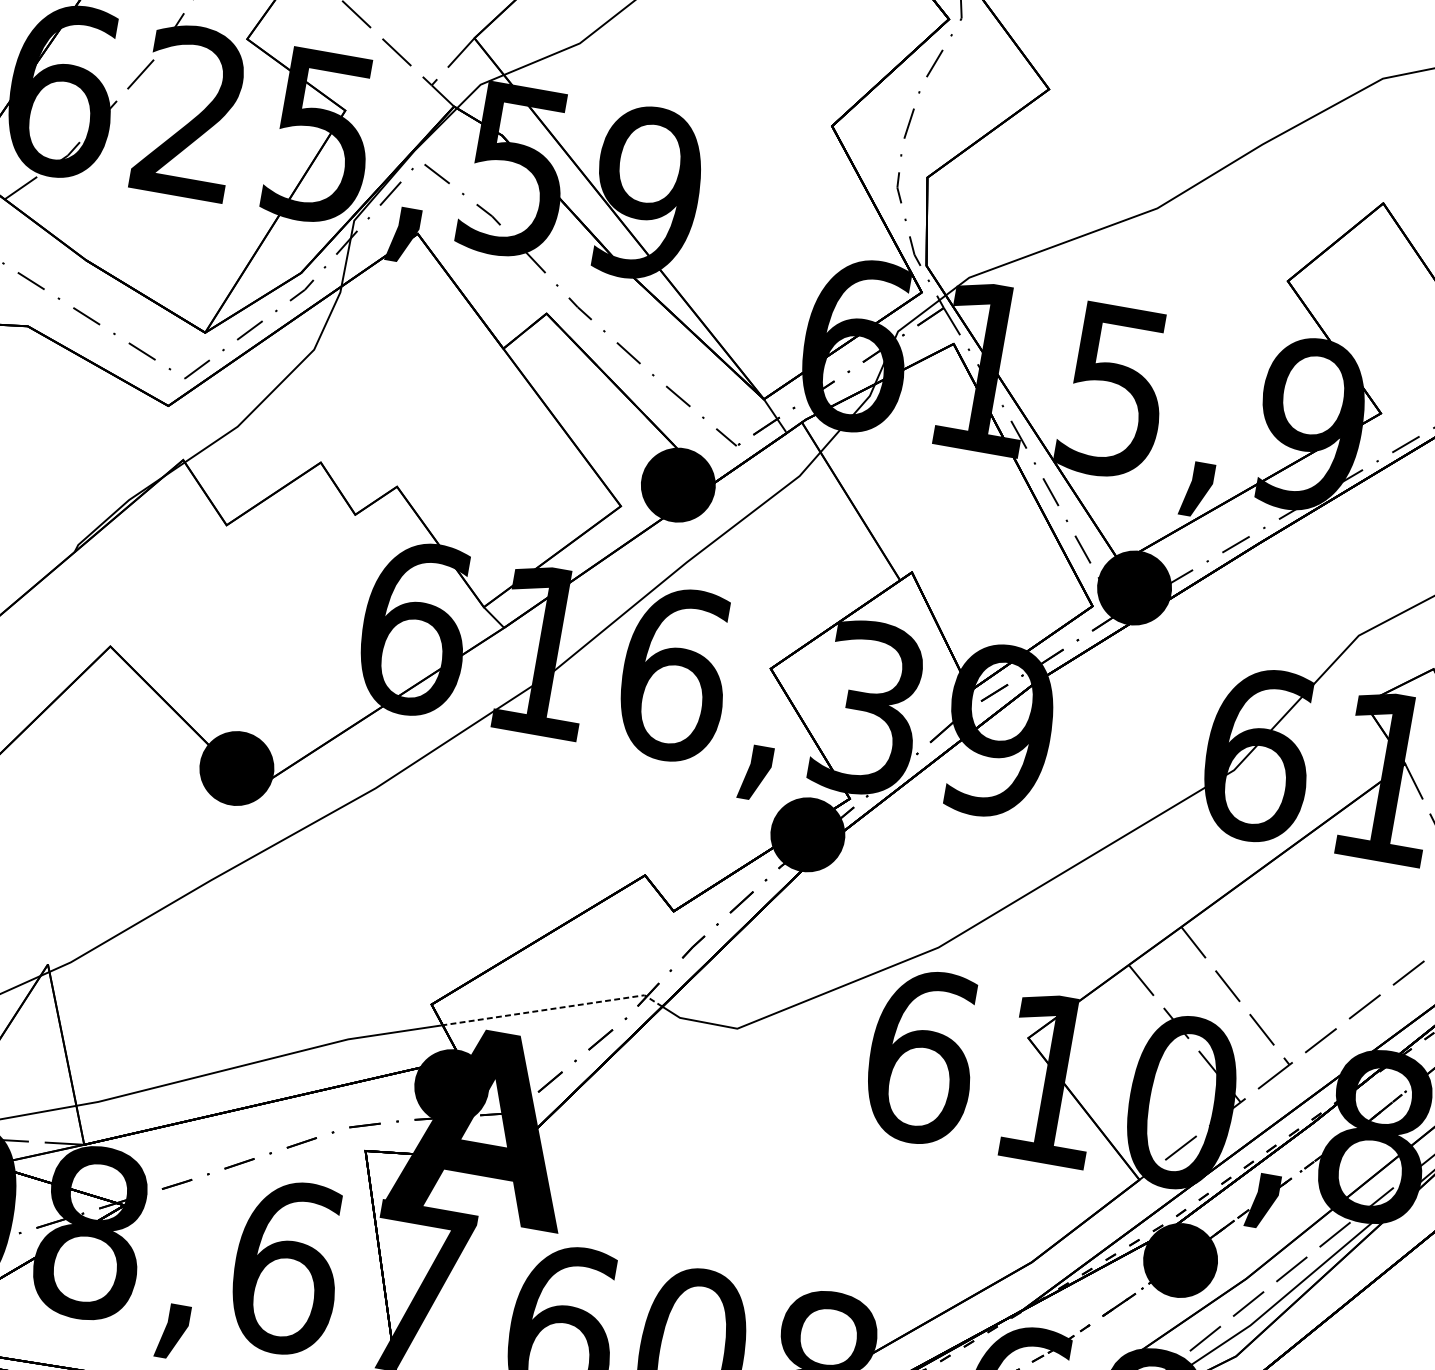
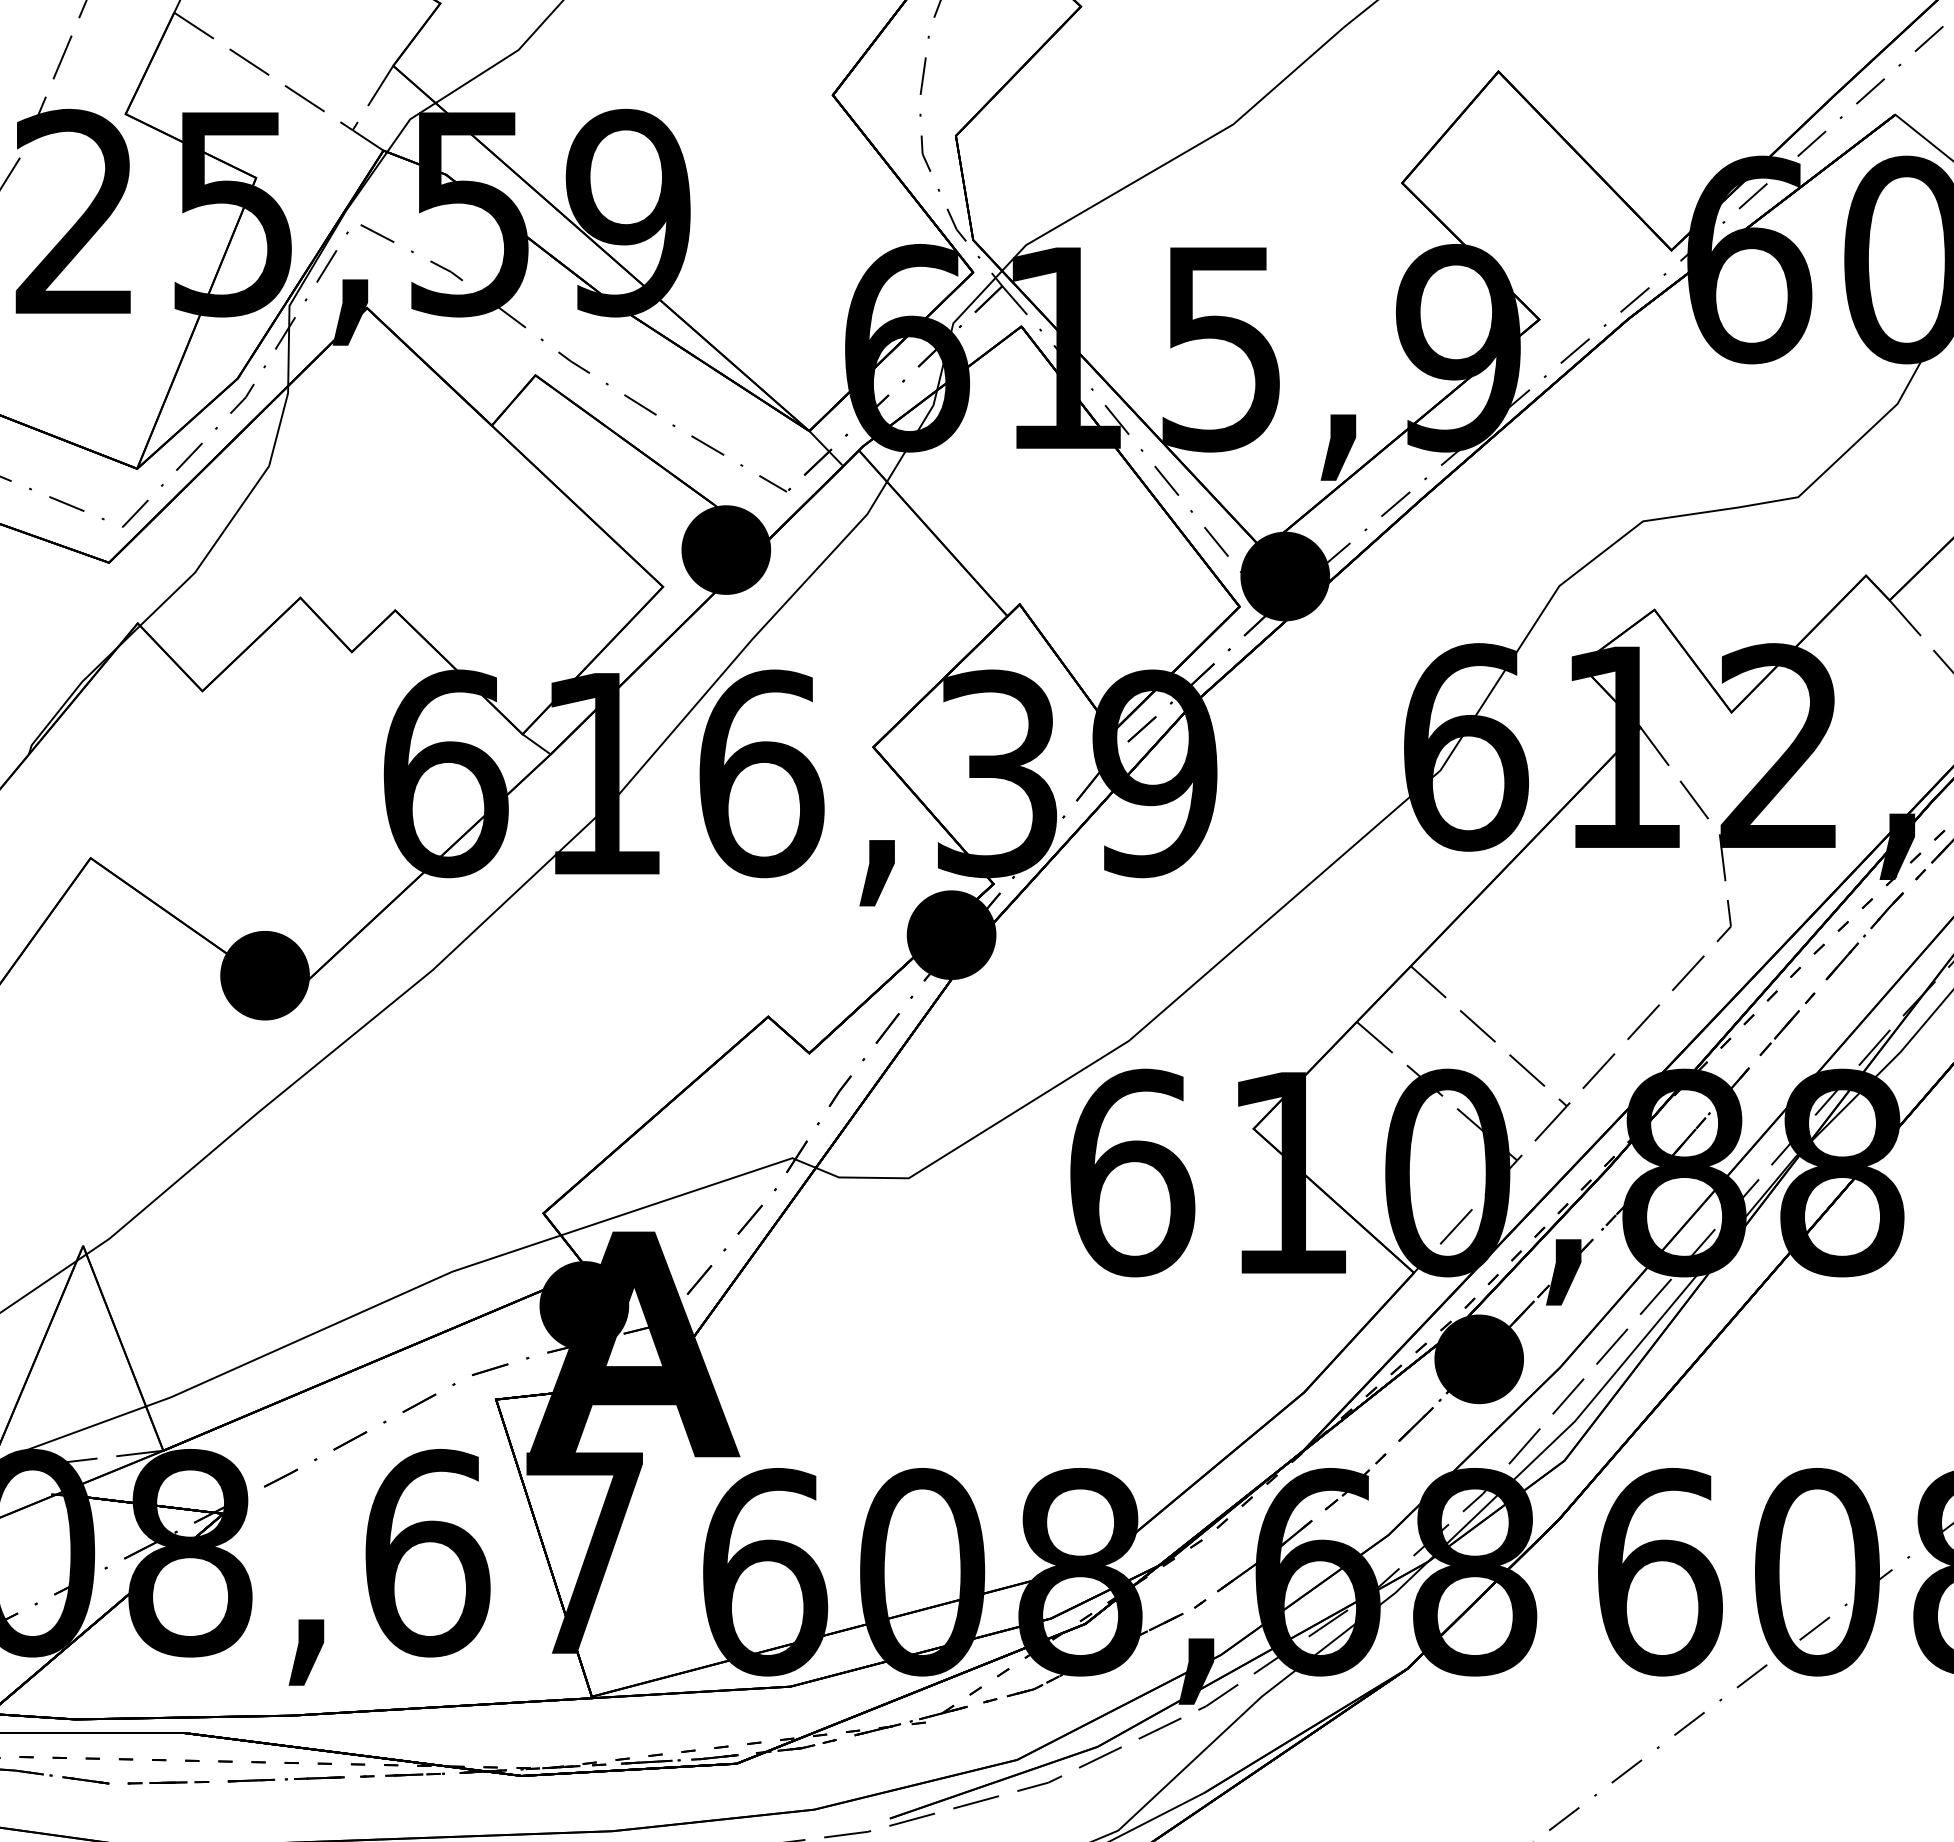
line: (553, 1008) -> (688, 1192), dashed -> solid

